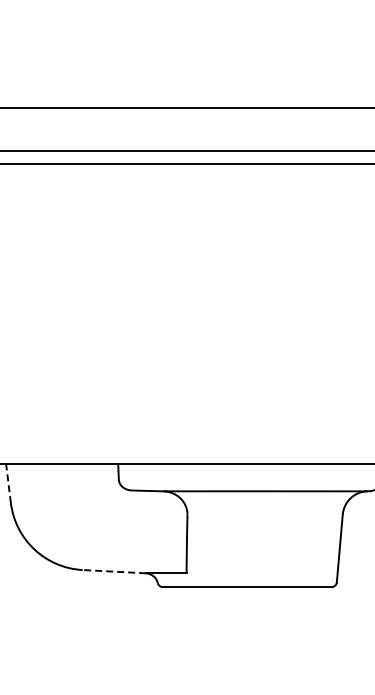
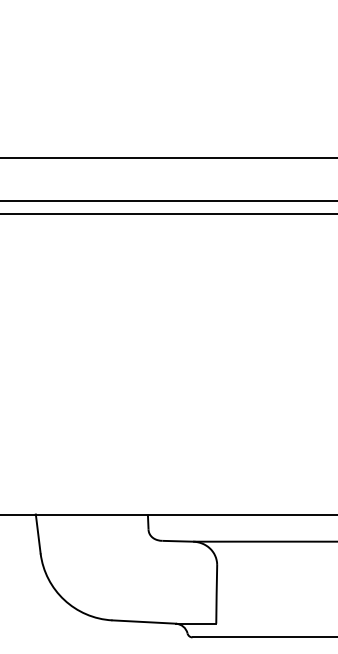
line: (8, 483) -> (38, 533), dashed -> solid
line: (114, 571) -> (144, 621), dashed -> solid

